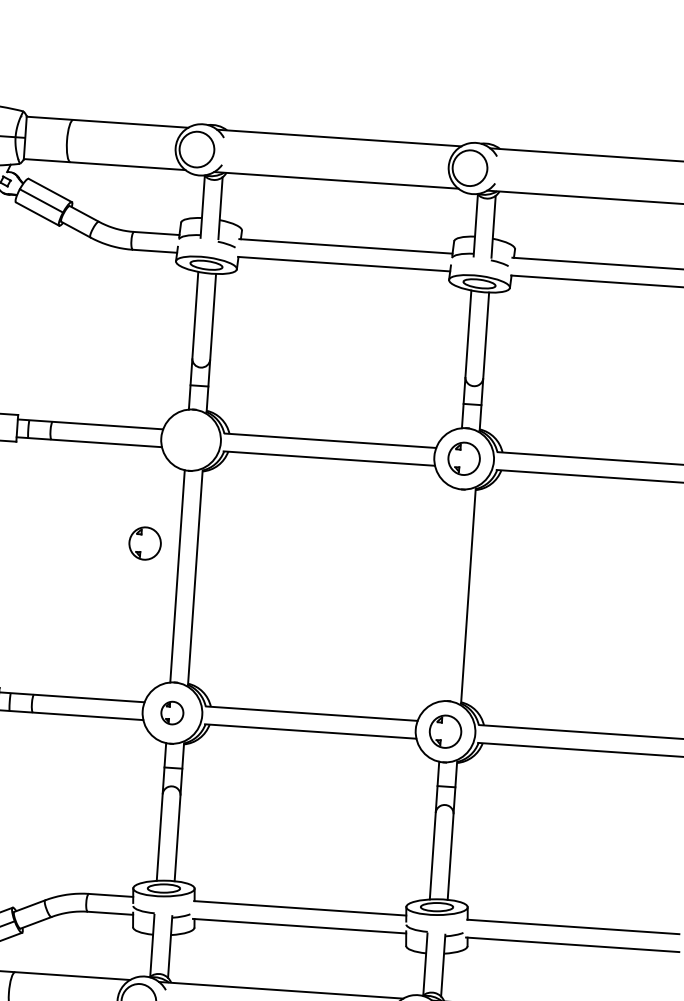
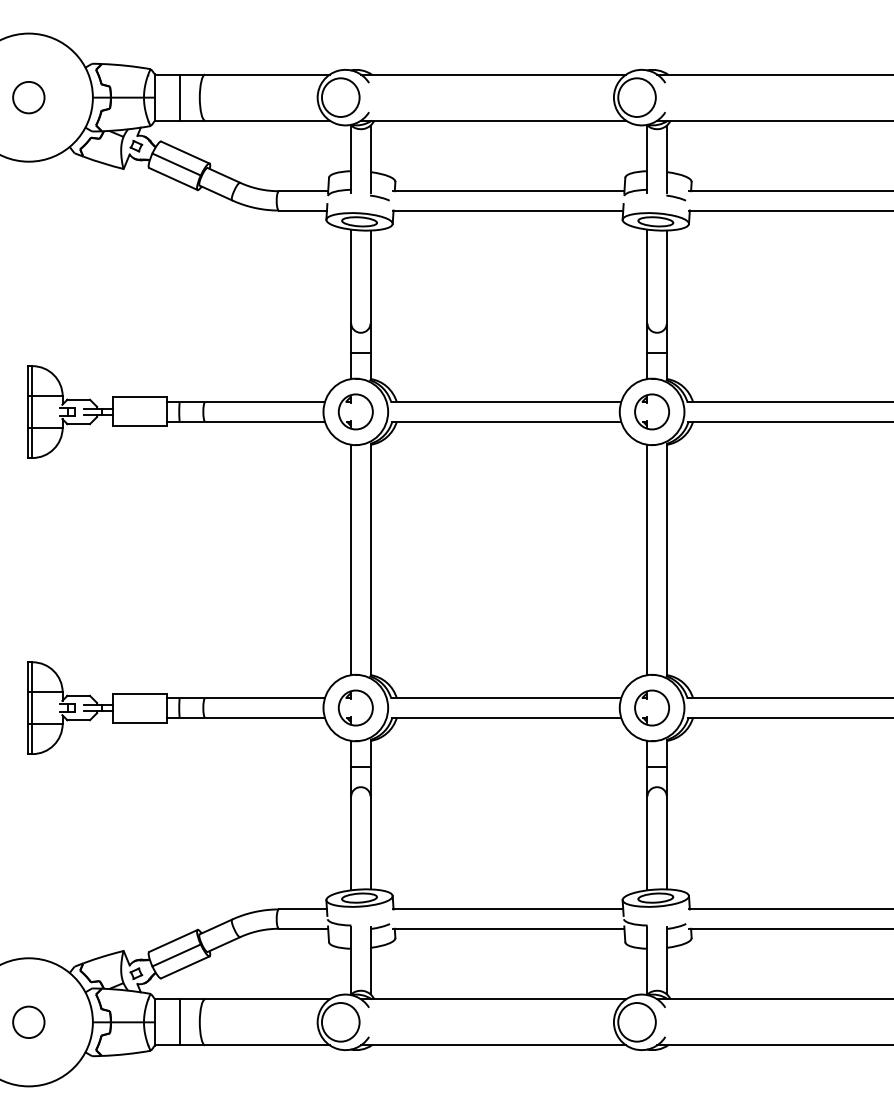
line: (48, 139) -> (179, 97), added
part: (144, 543) -> (355, 411), moved
line: (450, 594) -> (647, 559), added
part: (172, 712) -> (355, 707), size x1.43

